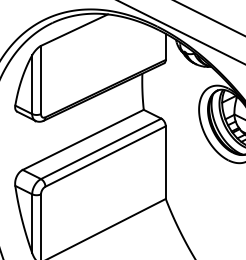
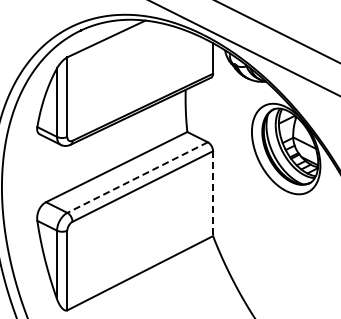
line: (101, 148) -> (137, 177), solid -> dashed
line: (166, 163) -> (213, 194), solid -> dashed

